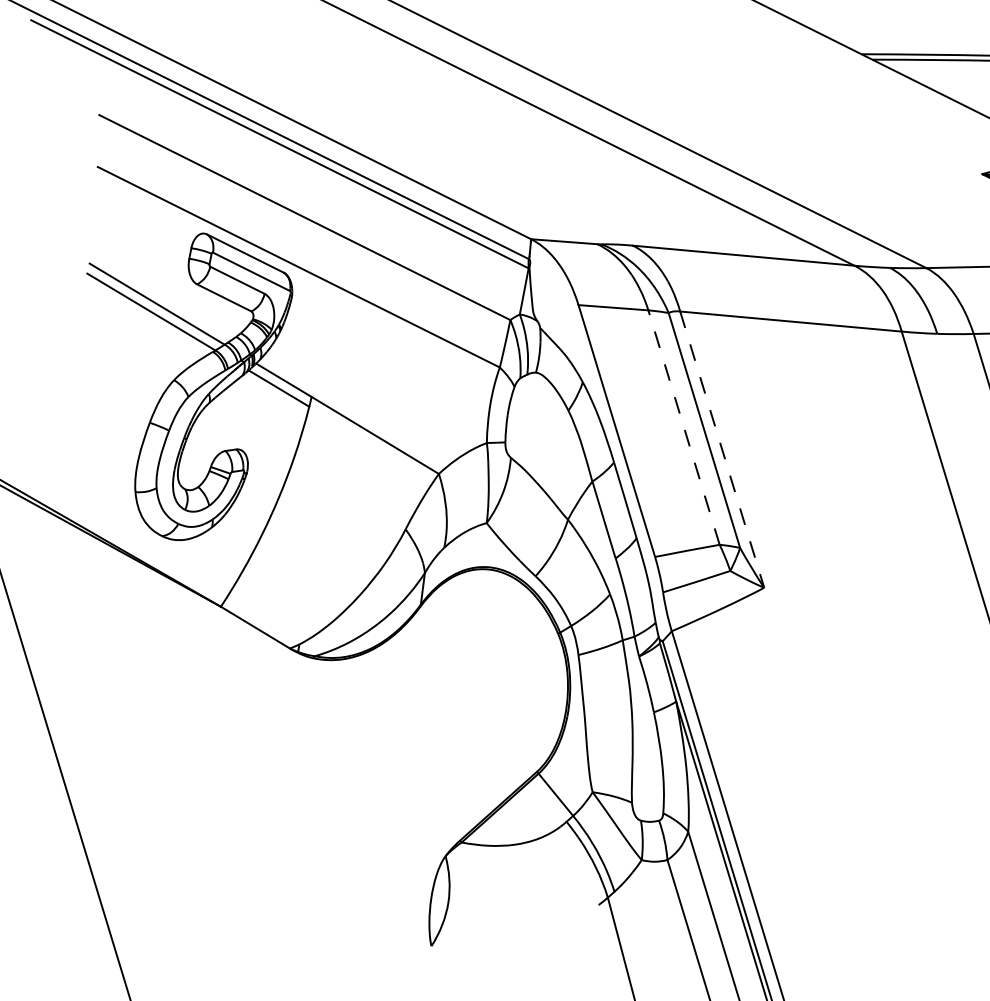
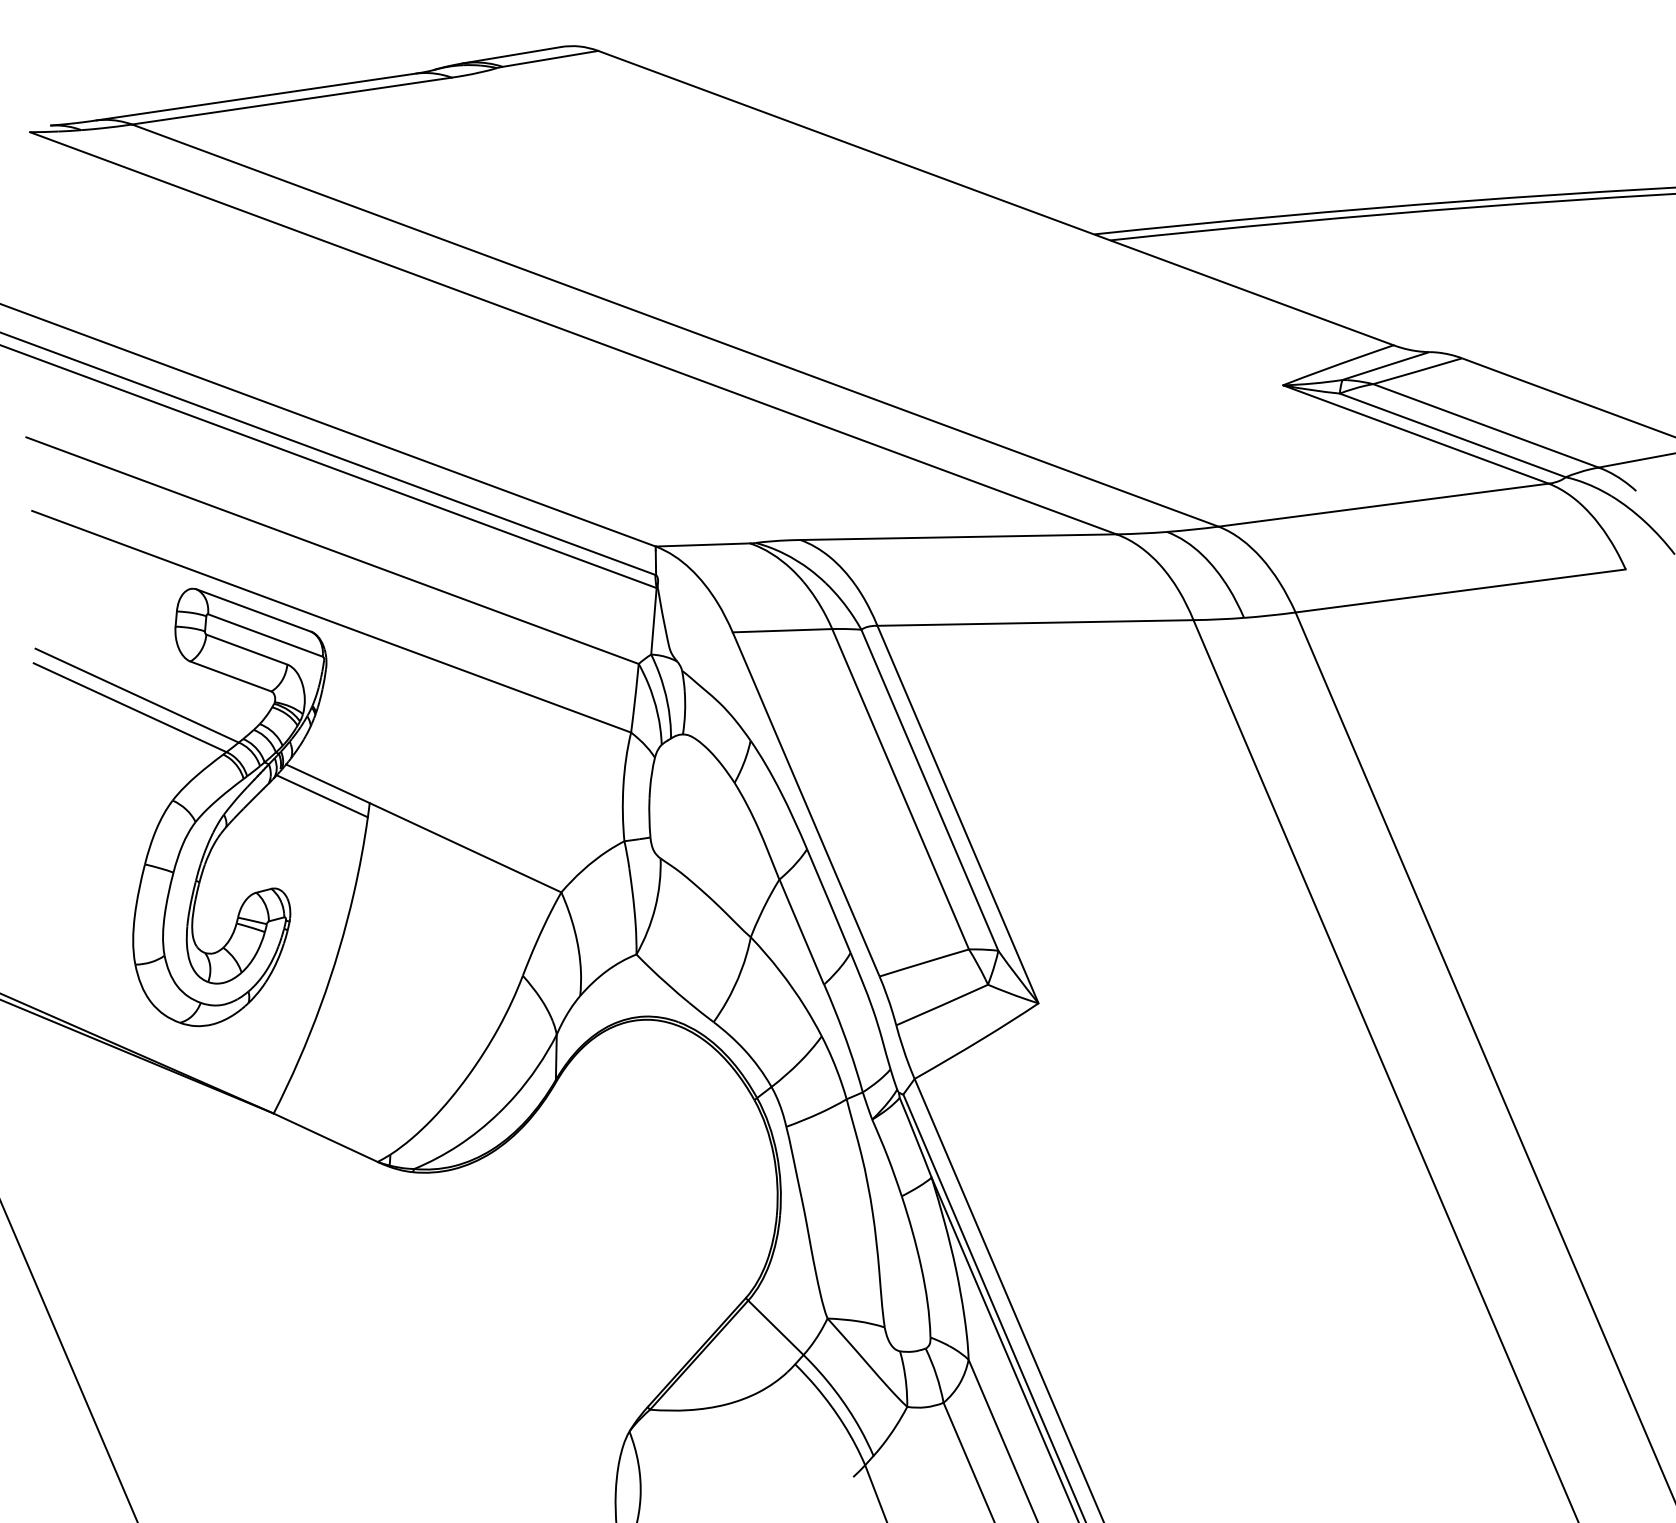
line: (683, 427) -> (900, 788), dashed -> solid
line: (722, 450) -> (958, 815), dashed -> solid

